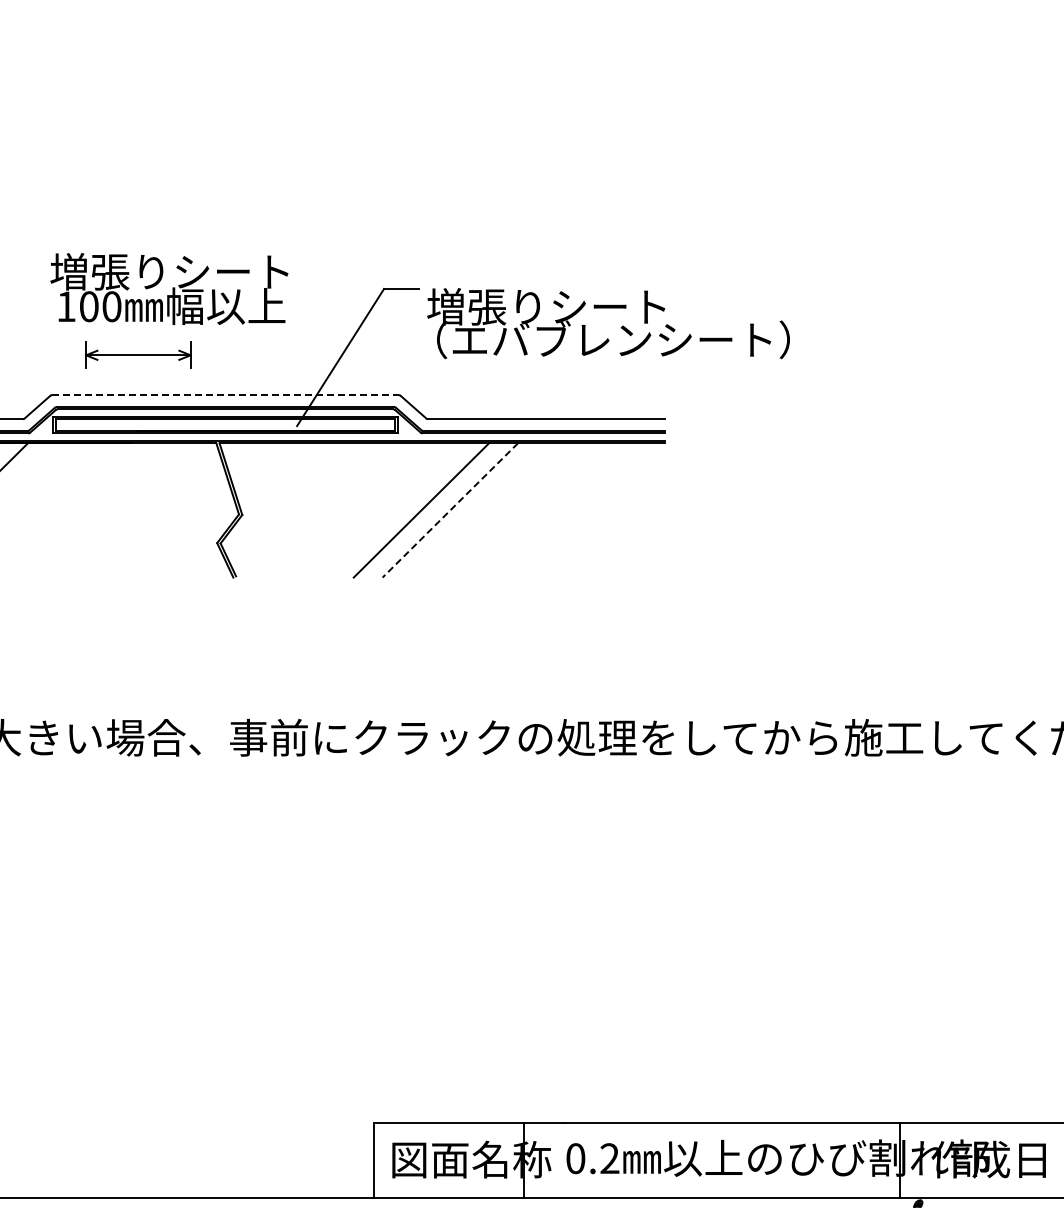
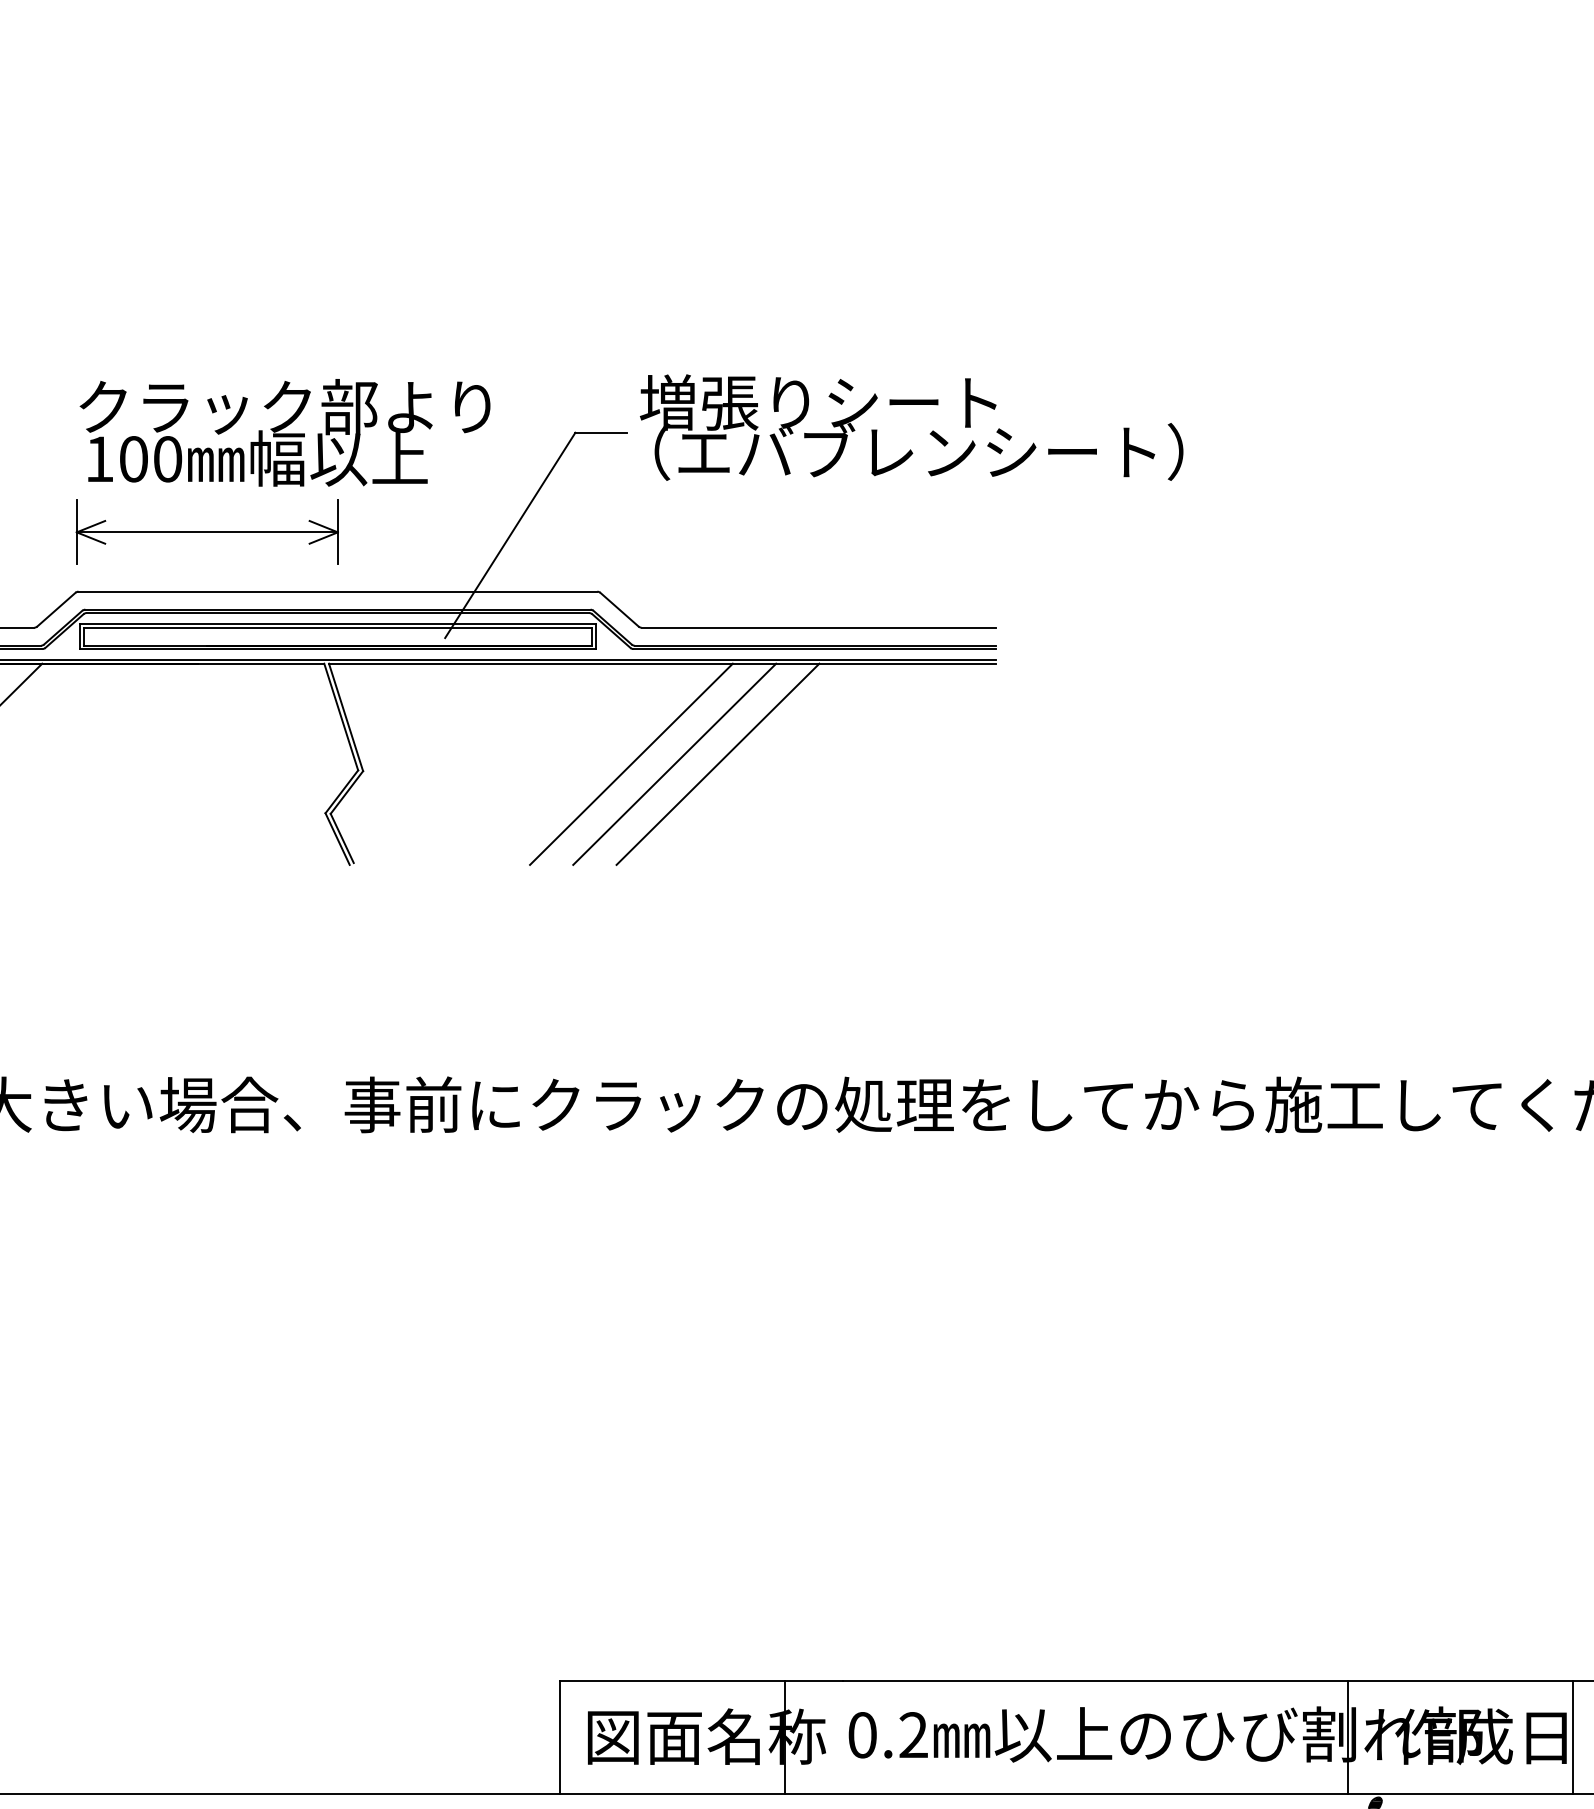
text: (188, 271) -> (282, 406), 増張りシート -> クラック部より
text: (608, 323) -> (911, 427), moved
part: (138, 354) -> (207, 530), size x1.67
line: (225, 395) -> (337, 592), dashed -> solid
line: (450, 510) -> (674, 764), dashed -> solid
line: (478, 510) -> (716, 764), added
line: (1050, 1159) -> (1573, 1736), added

